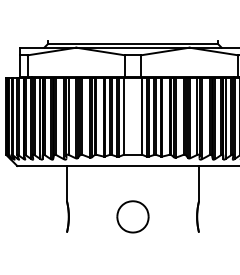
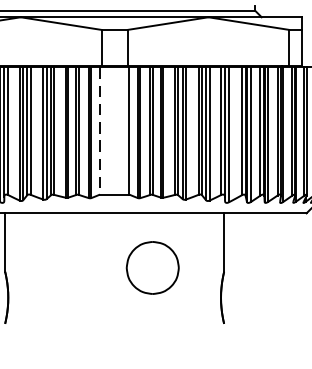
line: (124, 116) -> (100, 131), solid -> dashed
part: (132, 216) -> (151, 267), moved

